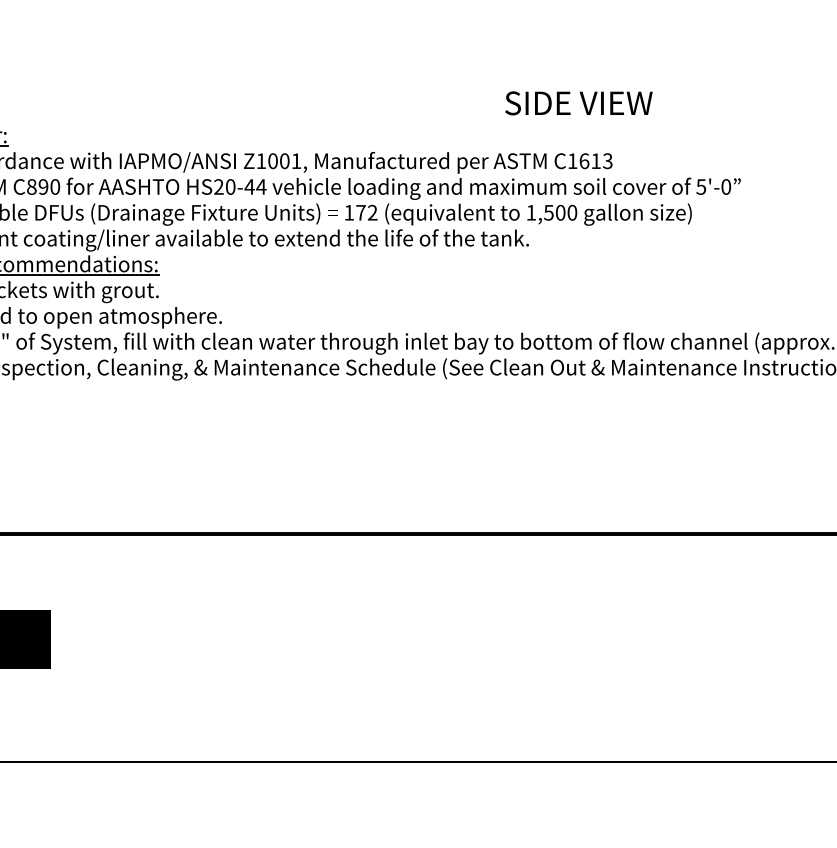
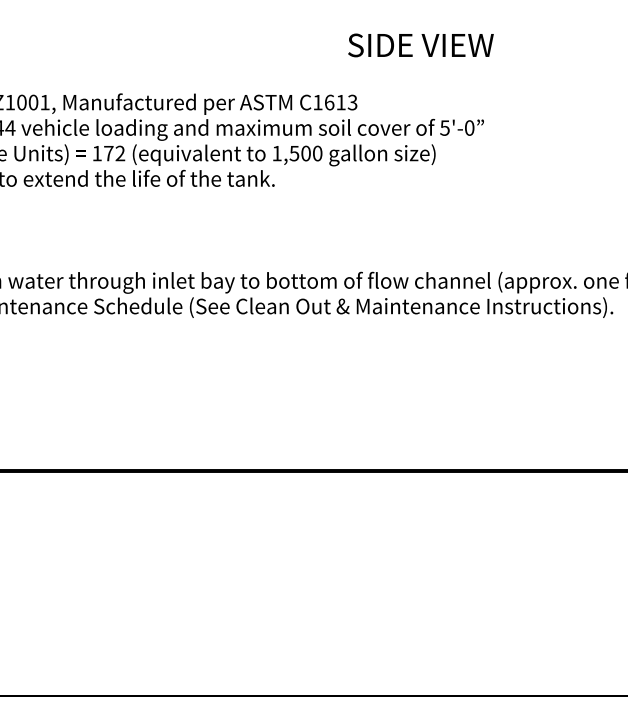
text: (578, 103) -> (420, 45), moved

